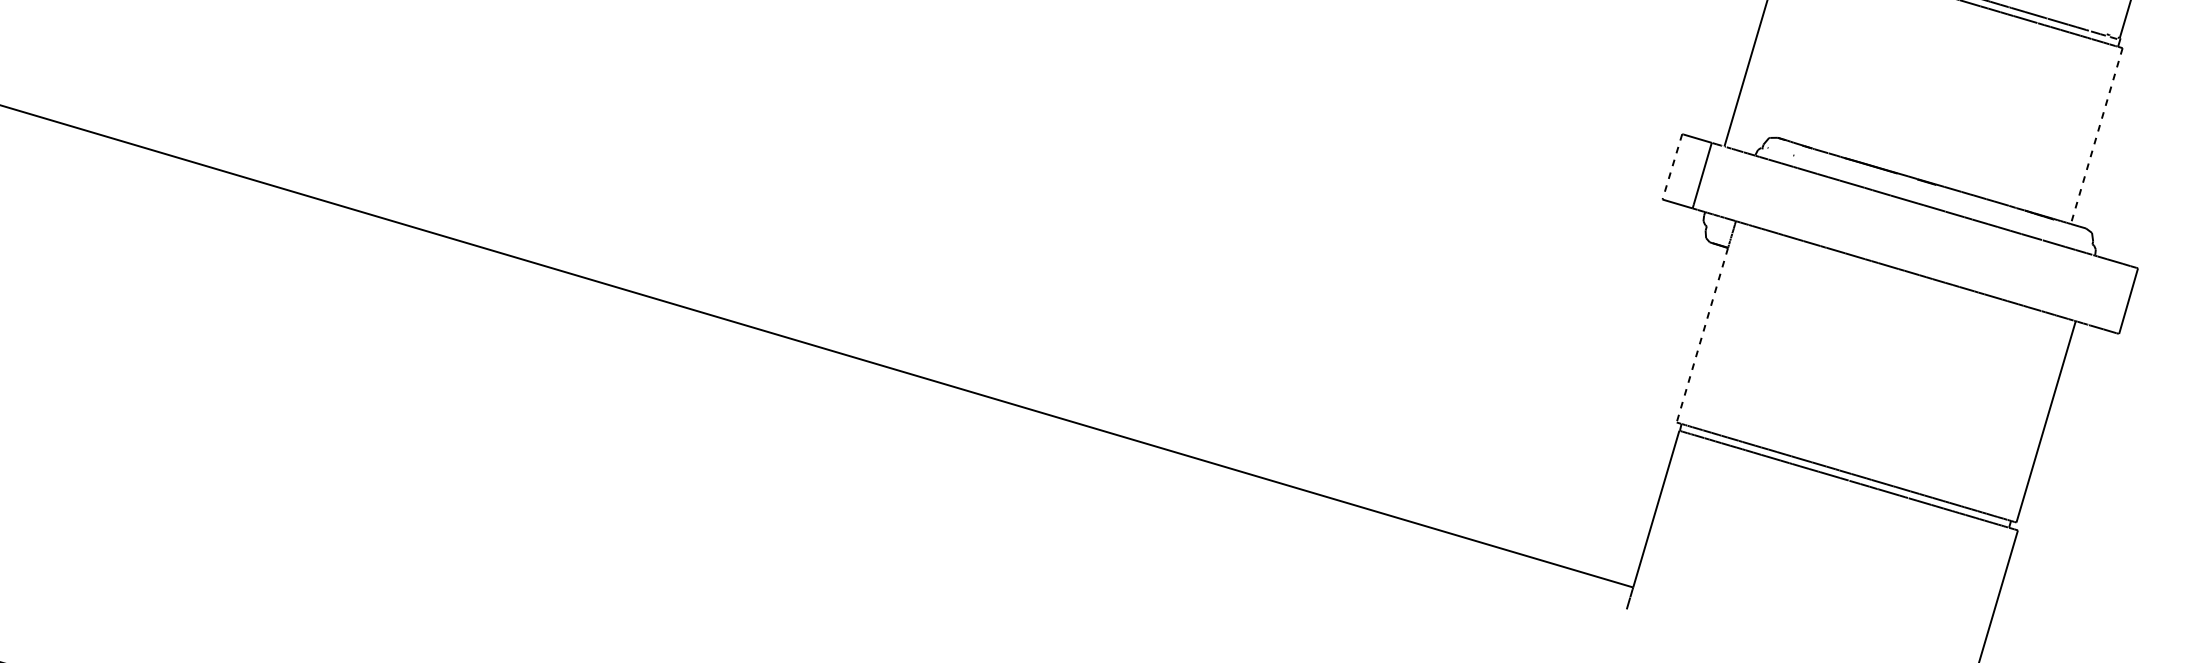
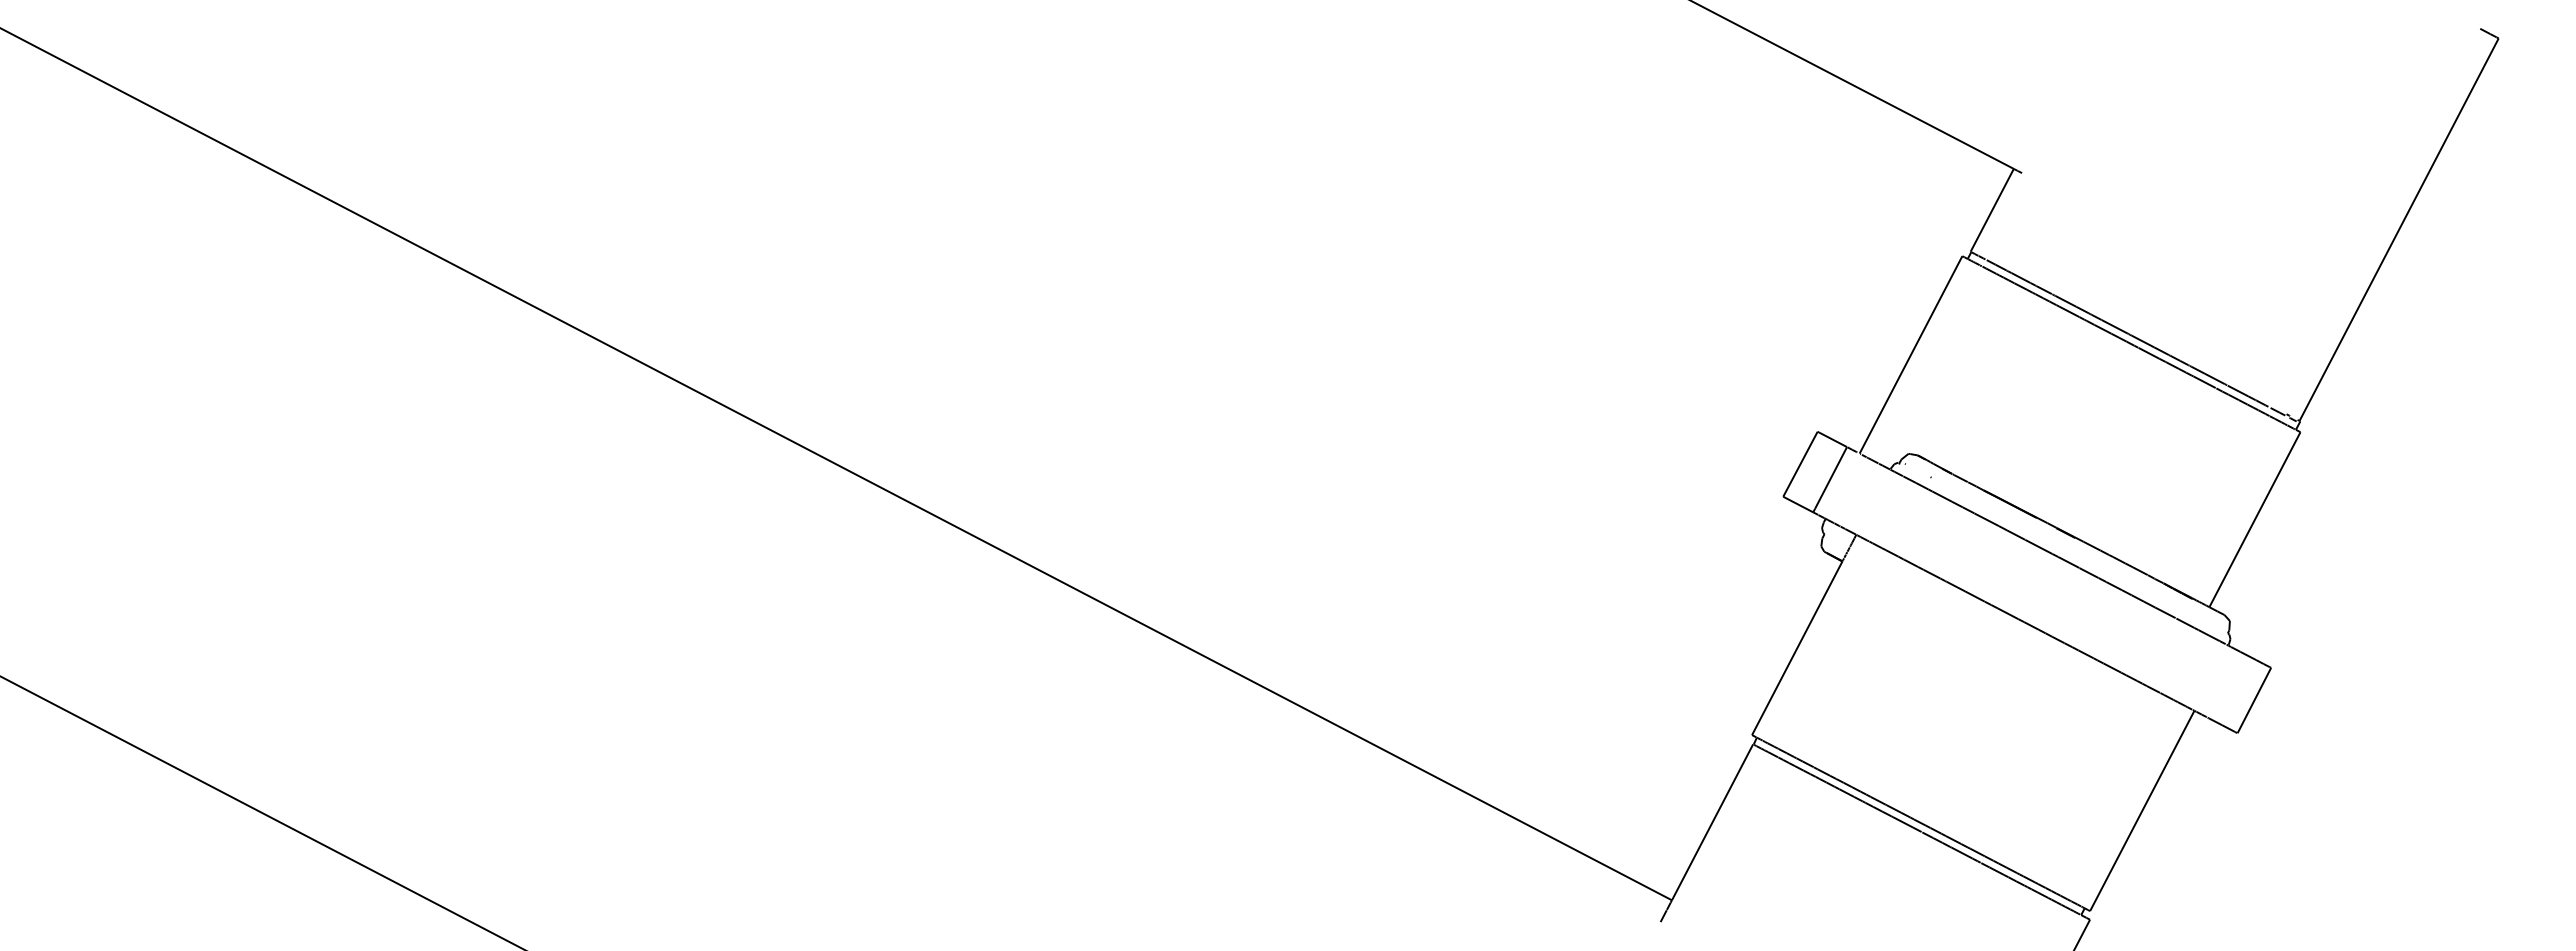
line: (2096, 136) -> (2254, 519), dashed -> solid
line: (1672, 167) -> (1800, 464), dashed -> solid
line: (1702, 335) -> (1797, 648), dashed -> solid

